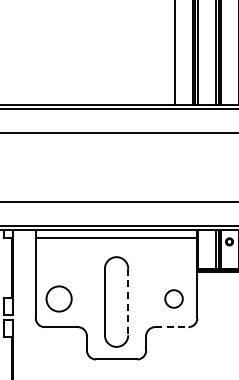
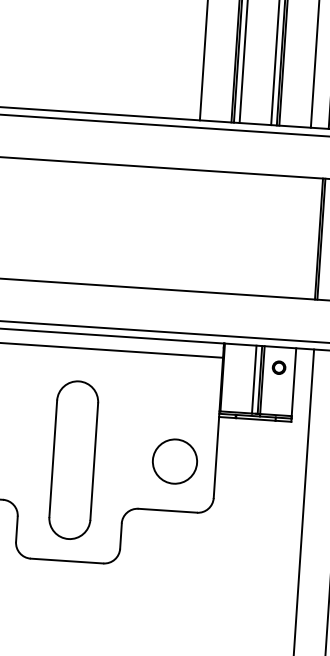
circle: (173, 298) -> (174, 460), size x1.43
line: (128, 302) -> (94, 462), dashed -> solid
line: (171, 327) -> (167, 511), dashed -> solid

